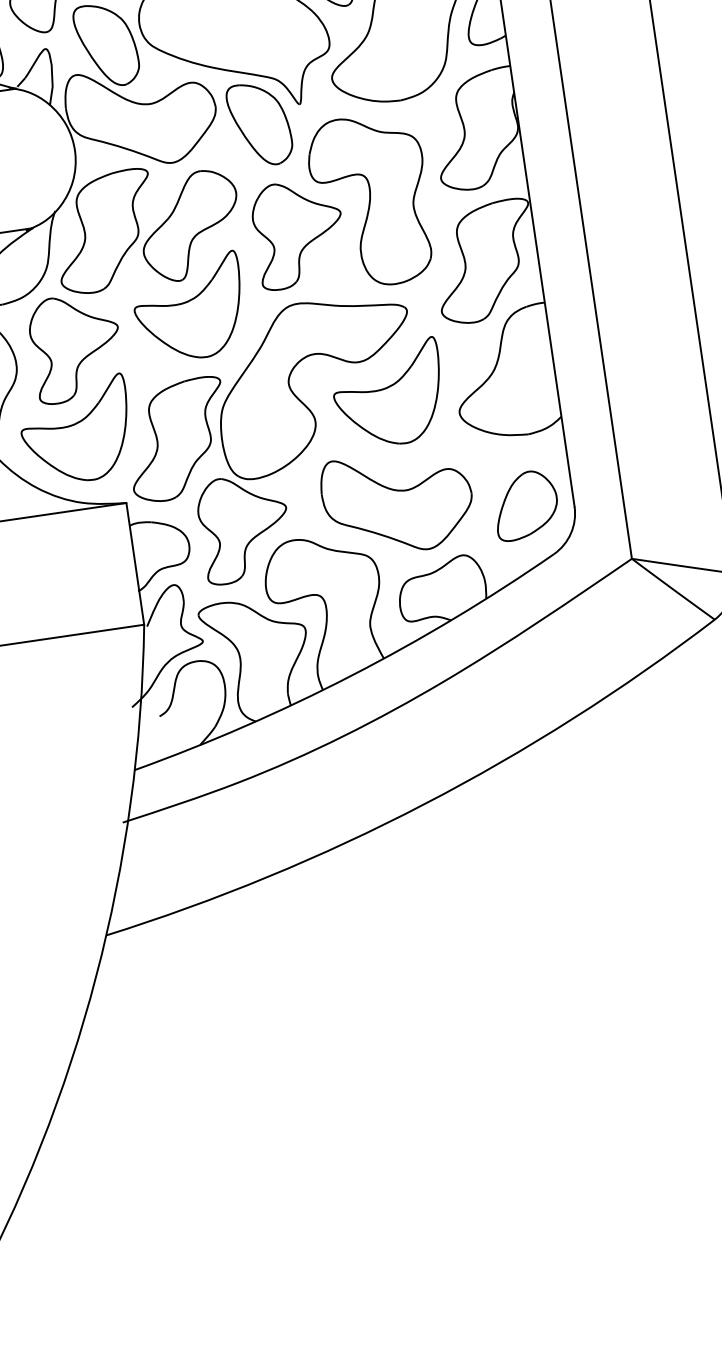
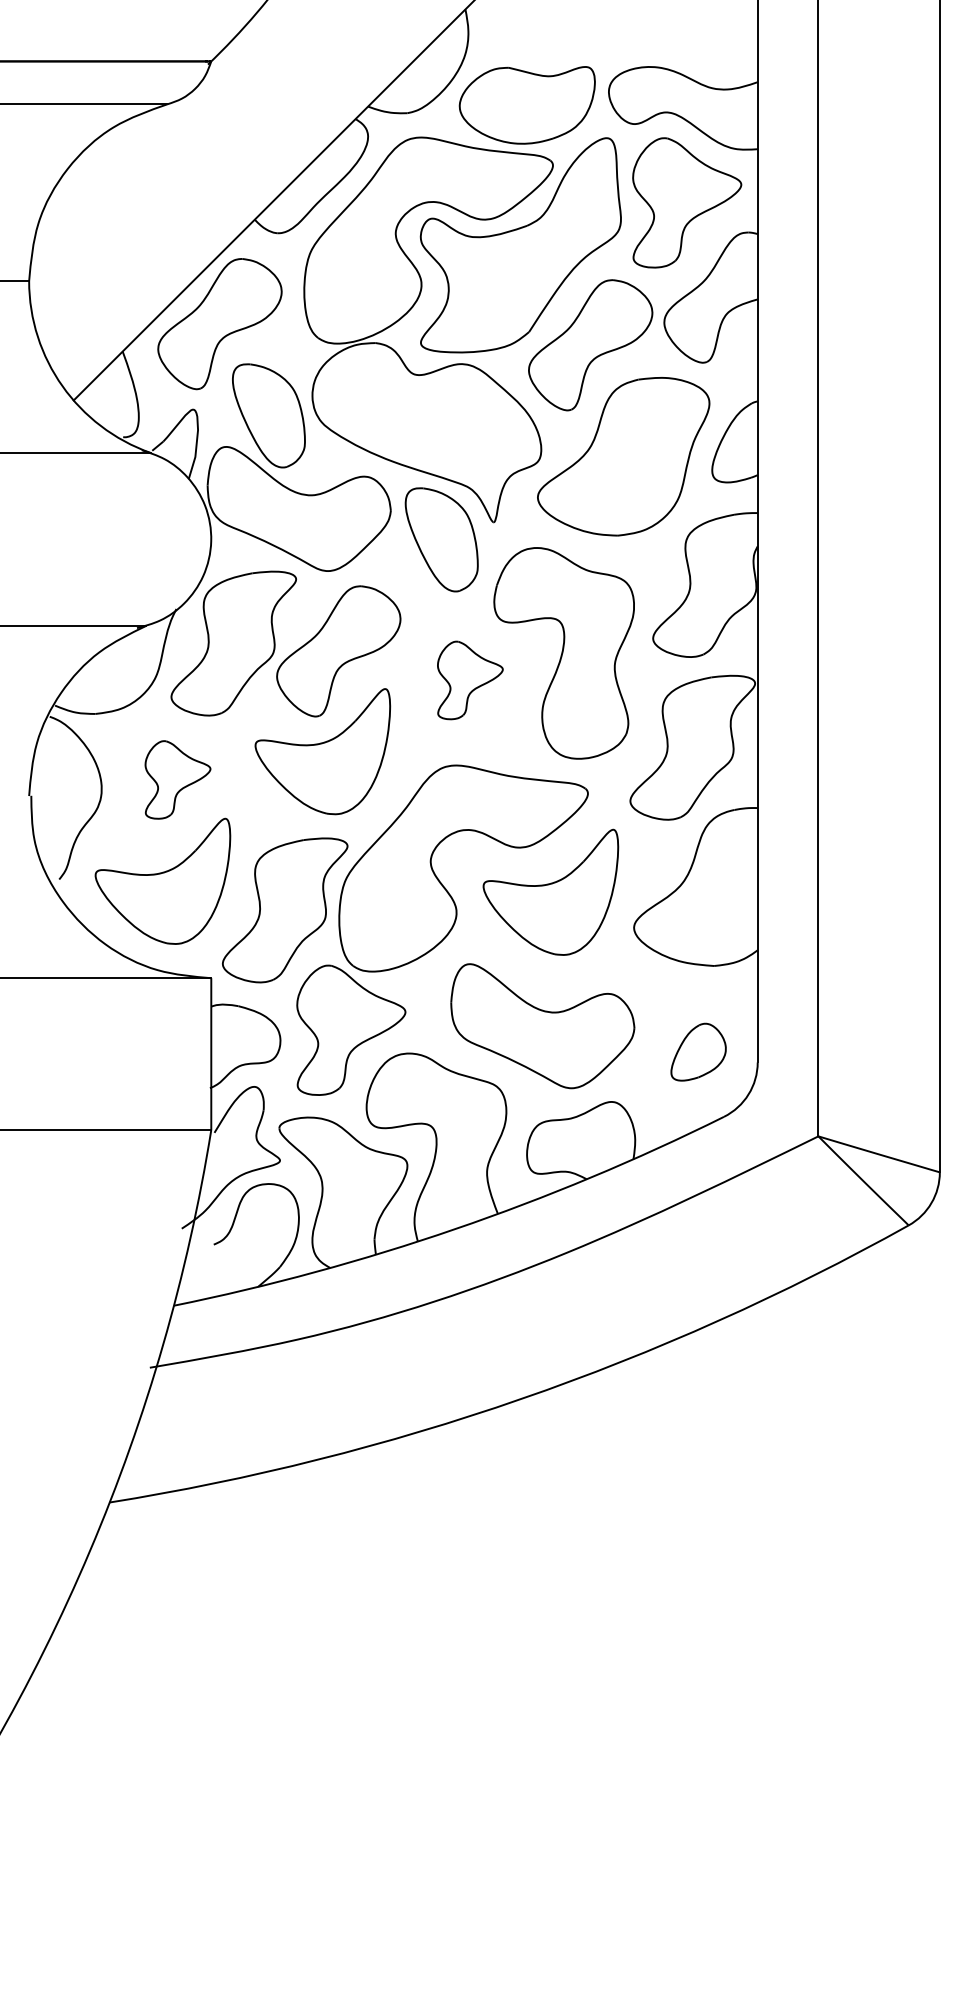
part: (299, 233) -> (470, 680), size x0.6
part: (76, 347) -> (177, 779), size x0.6
part: (525, 504) -> (698, 1051), size x0.7

